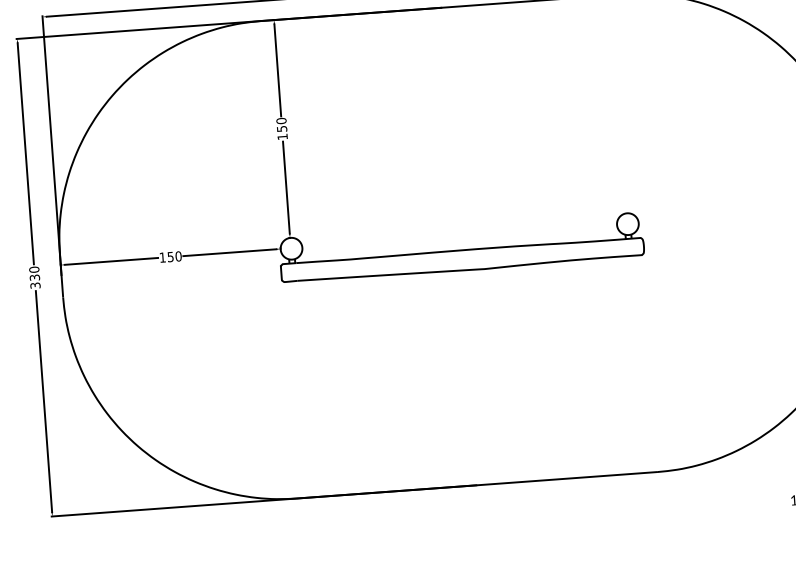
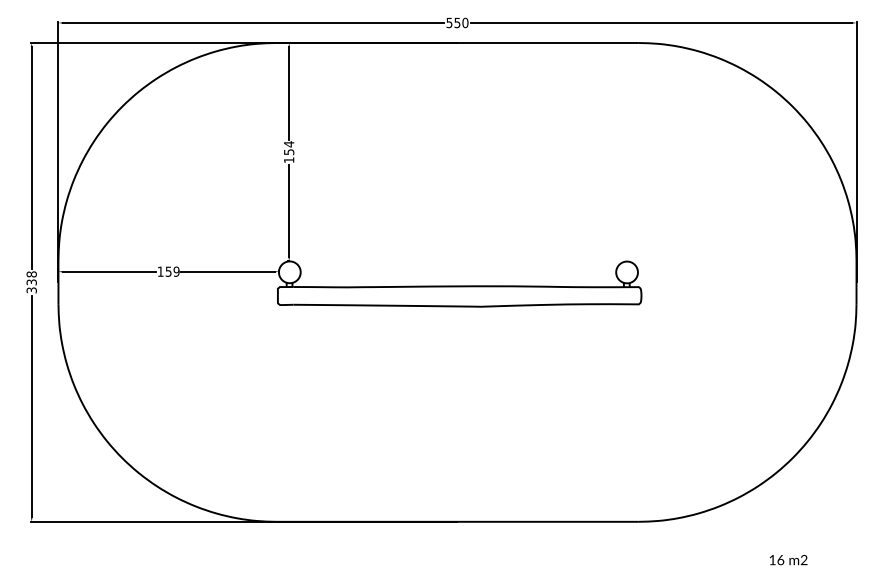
text: (281, 121) -> (289, 144), 150 -> 154
text: (178, 256) -> (176, 271), 150 -> 159
text: (34, 269) -> (31, 274), 330 -> 338

